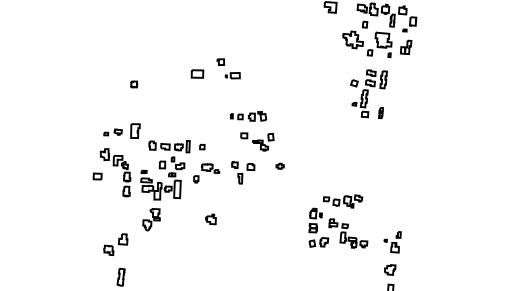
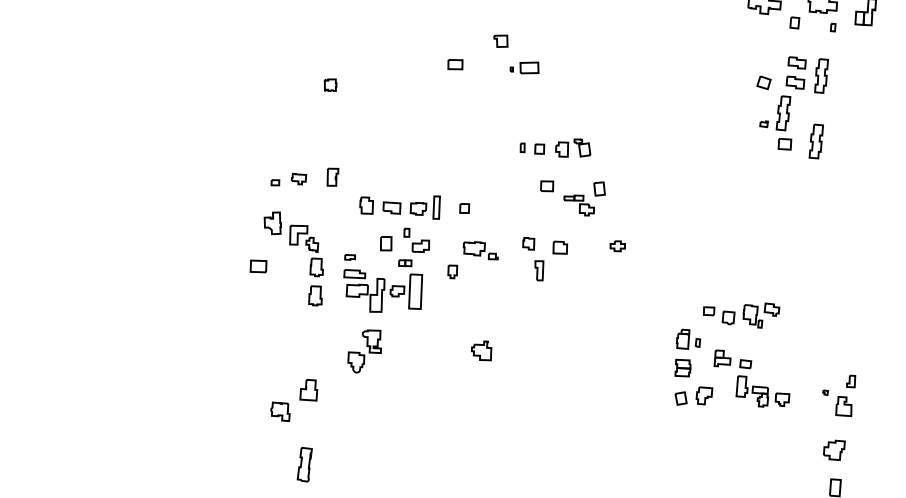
part: (197, 73) -> (455, 63), size x0.62
part: (380, 112) -> (815, 140), size x1.67
part: (135, 131) -> (333, 177), size x0.62

